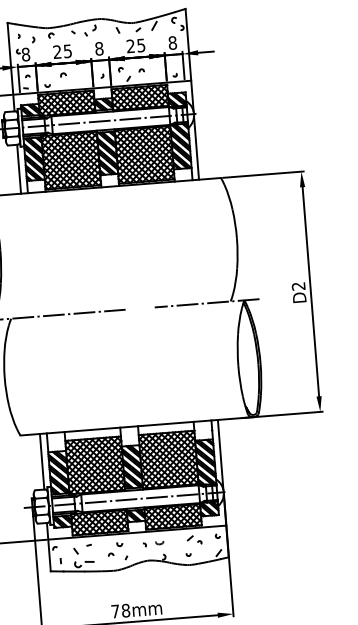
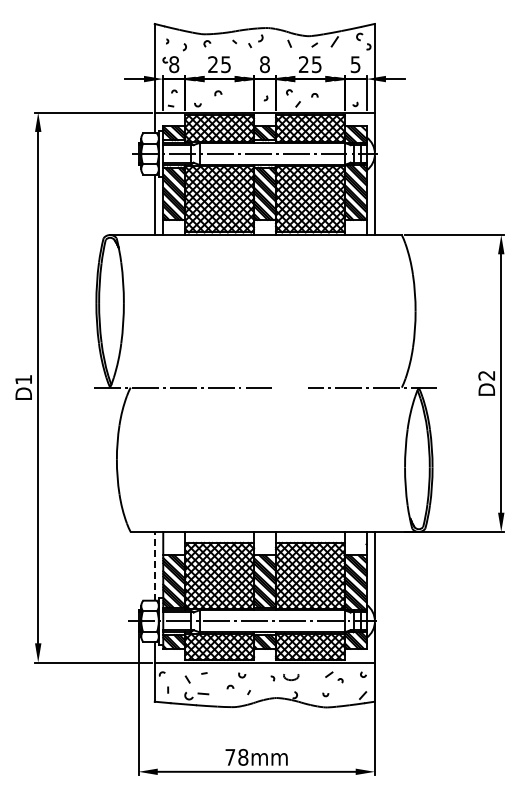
text: (172, 42) -> (355, 64), 8 -> 5
line: (41, 461) -> (154, 565), solid -> dashed
part: (159, 543) -> (291, 677), size x1.6

